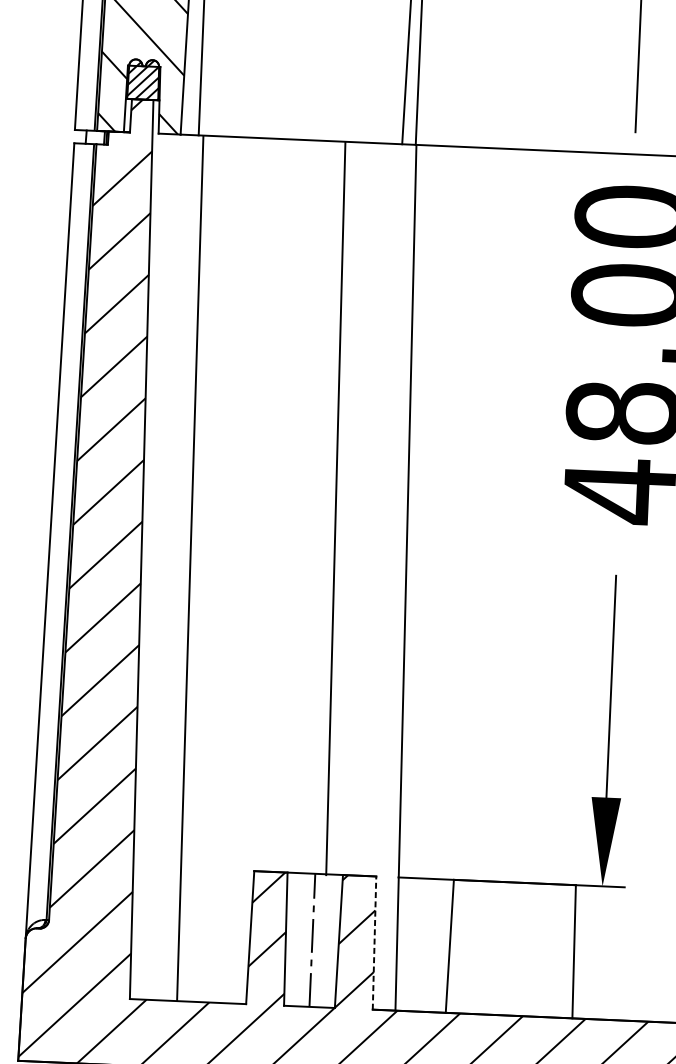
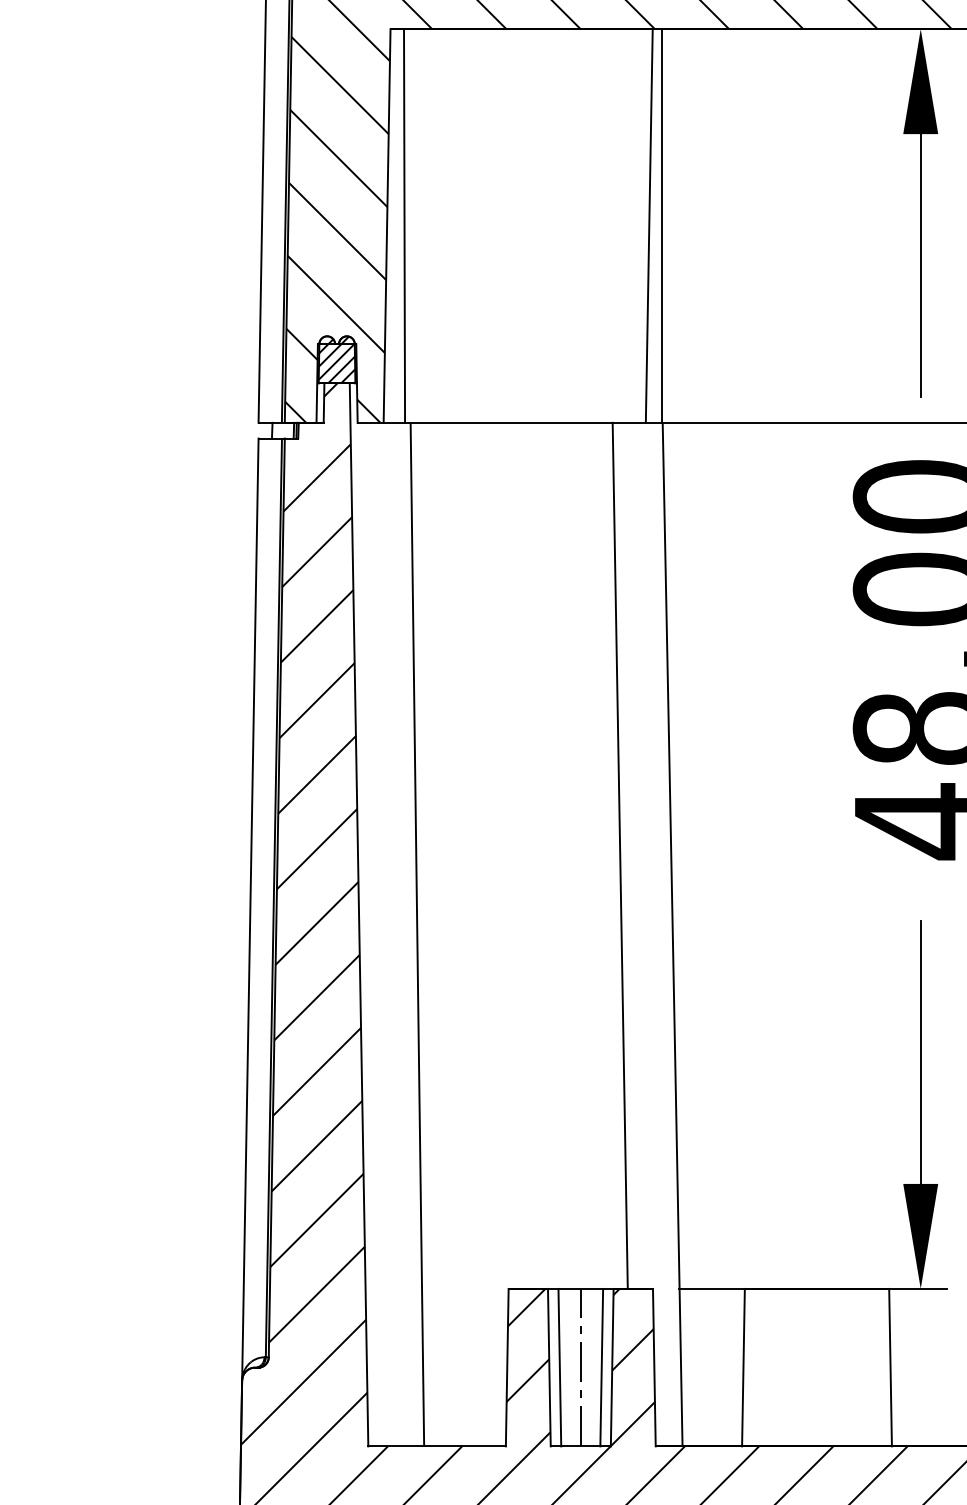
line: (335, 508) -> (619, 855), moved
line: (294, 939) -> (559, 1367), added
line: (329, 940) -> (601, 1367), added
line: (374, 942) -> (654, 1367), dashed -> solid

